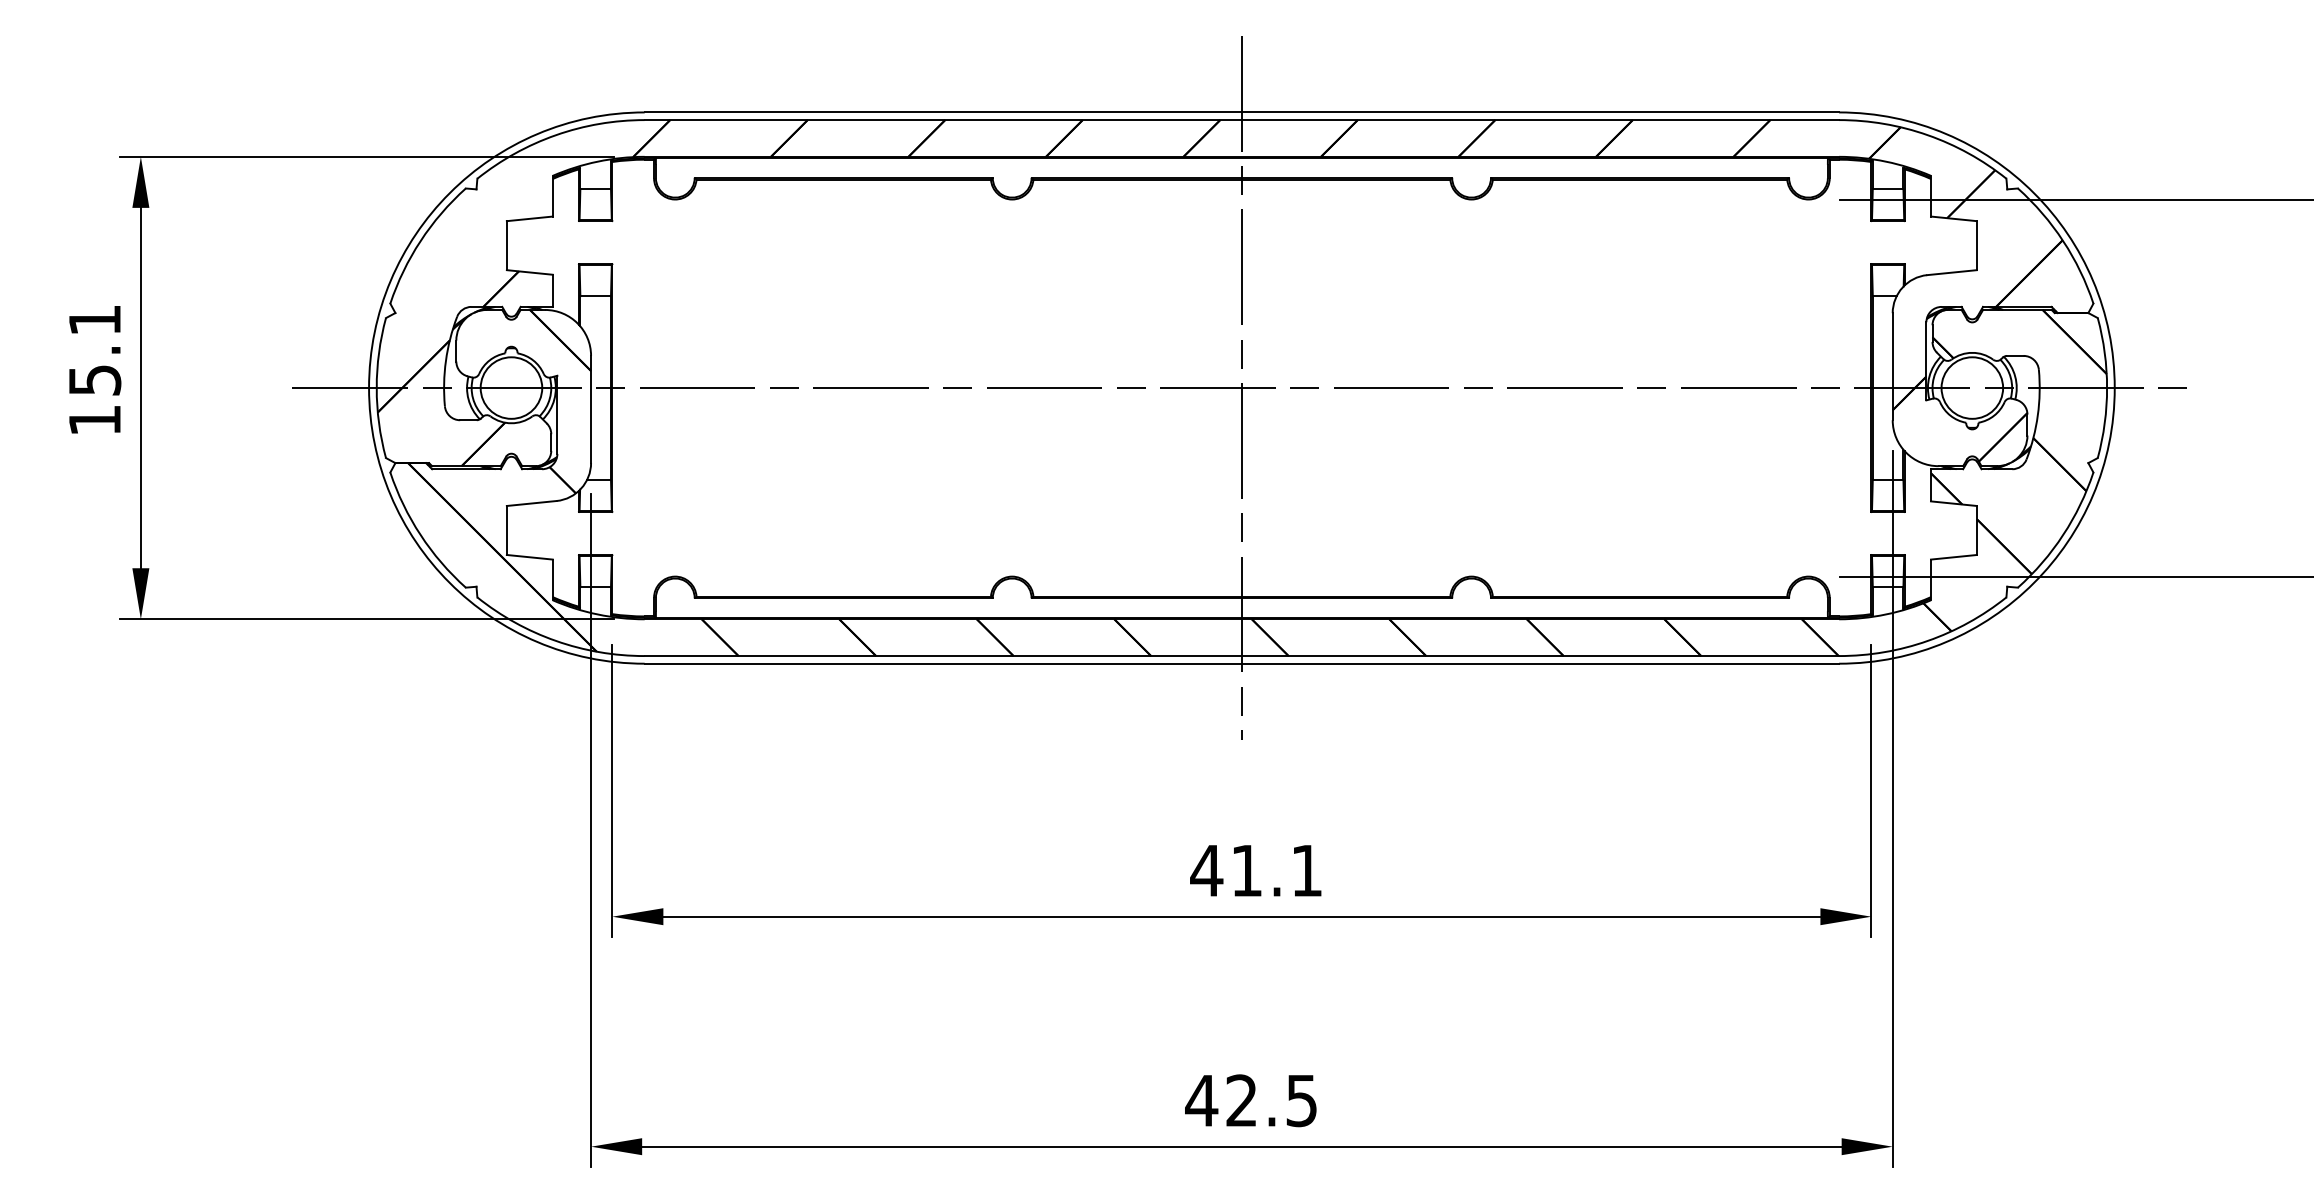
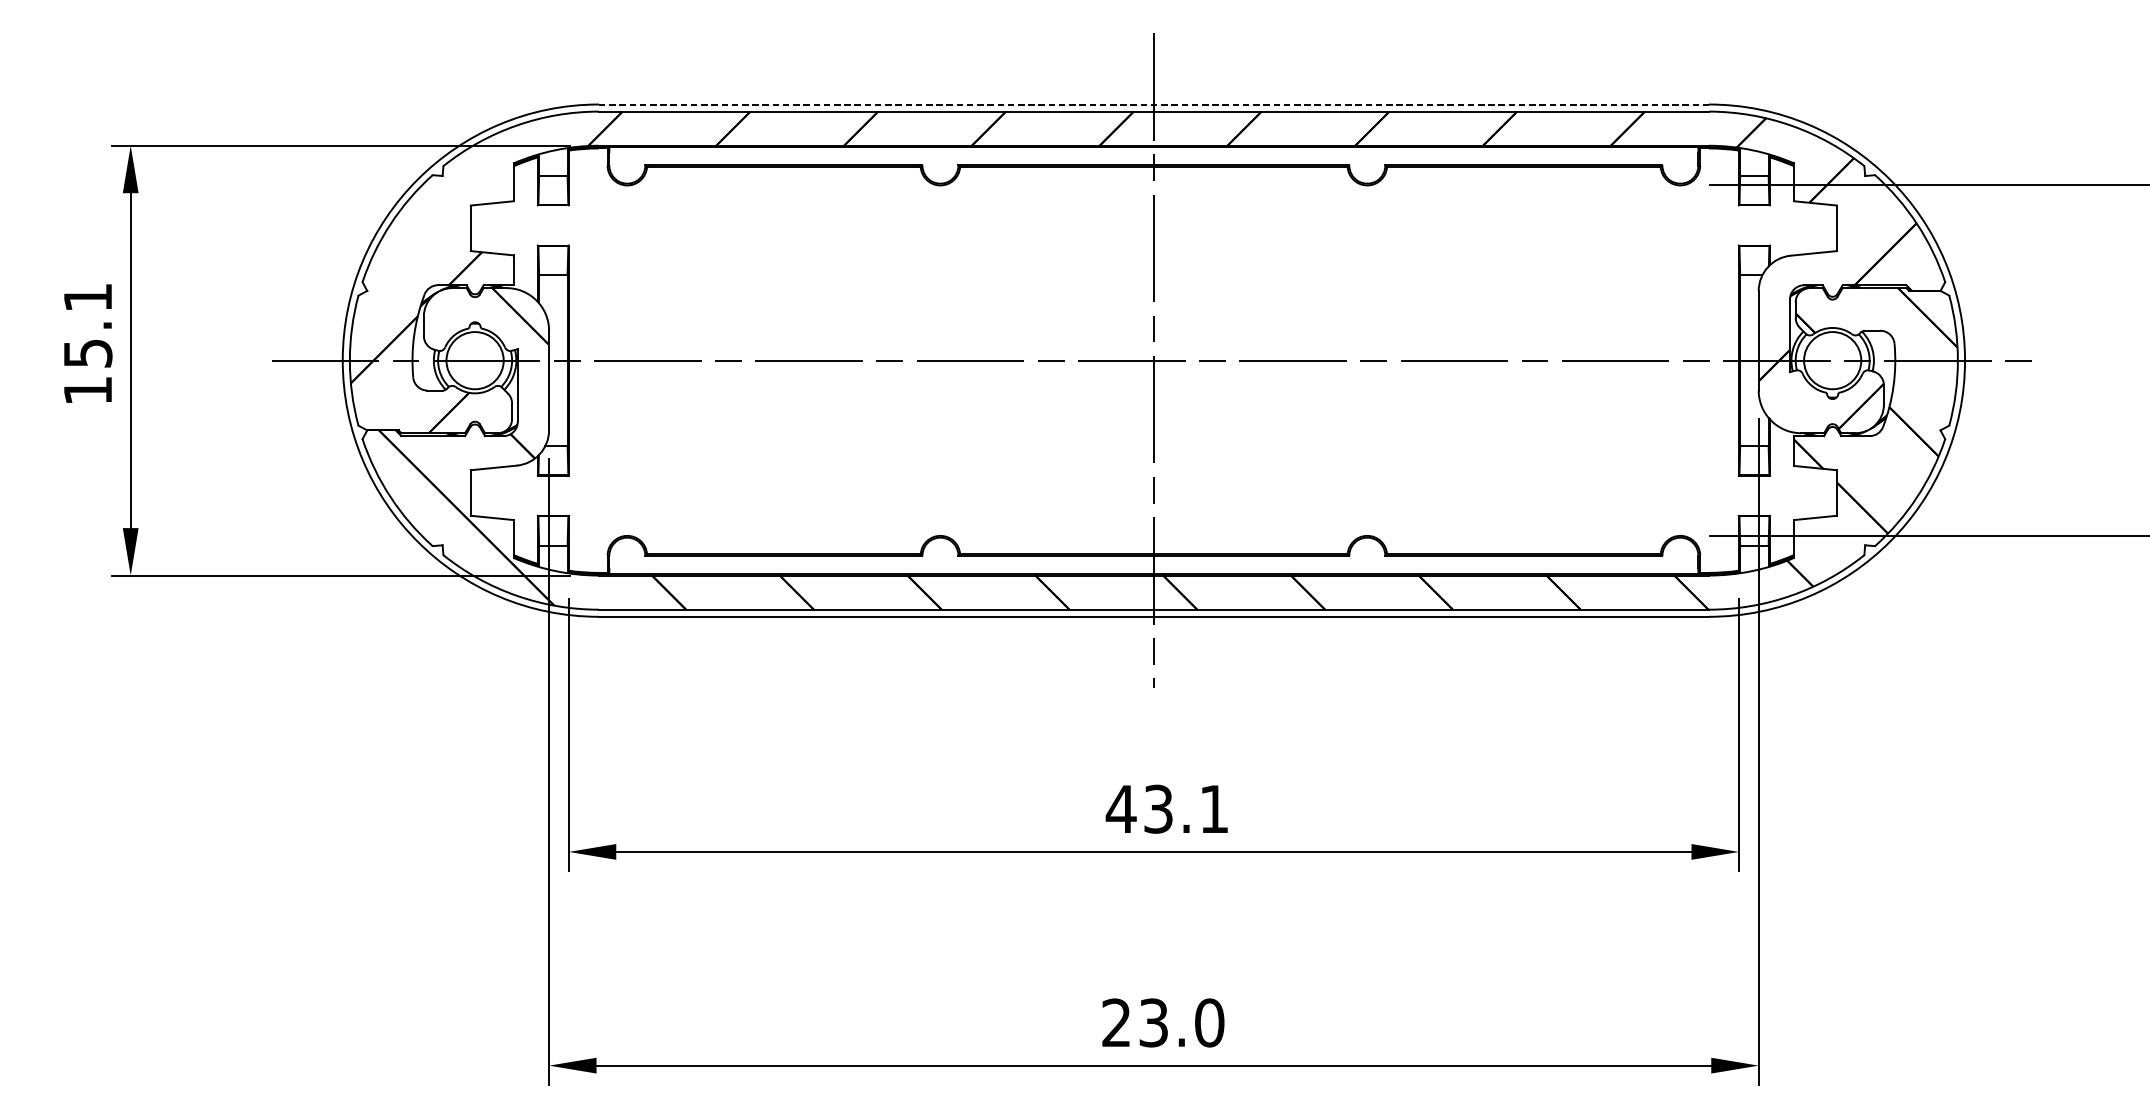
line: (1242, 112) -> (1154, 104), solid -> dashed
text: (1246, 870) -> (1158, 808), 41.1 -> 43.1
text: (1251, 1100) -> (1162, 1022), 42.5 -> 23.0

